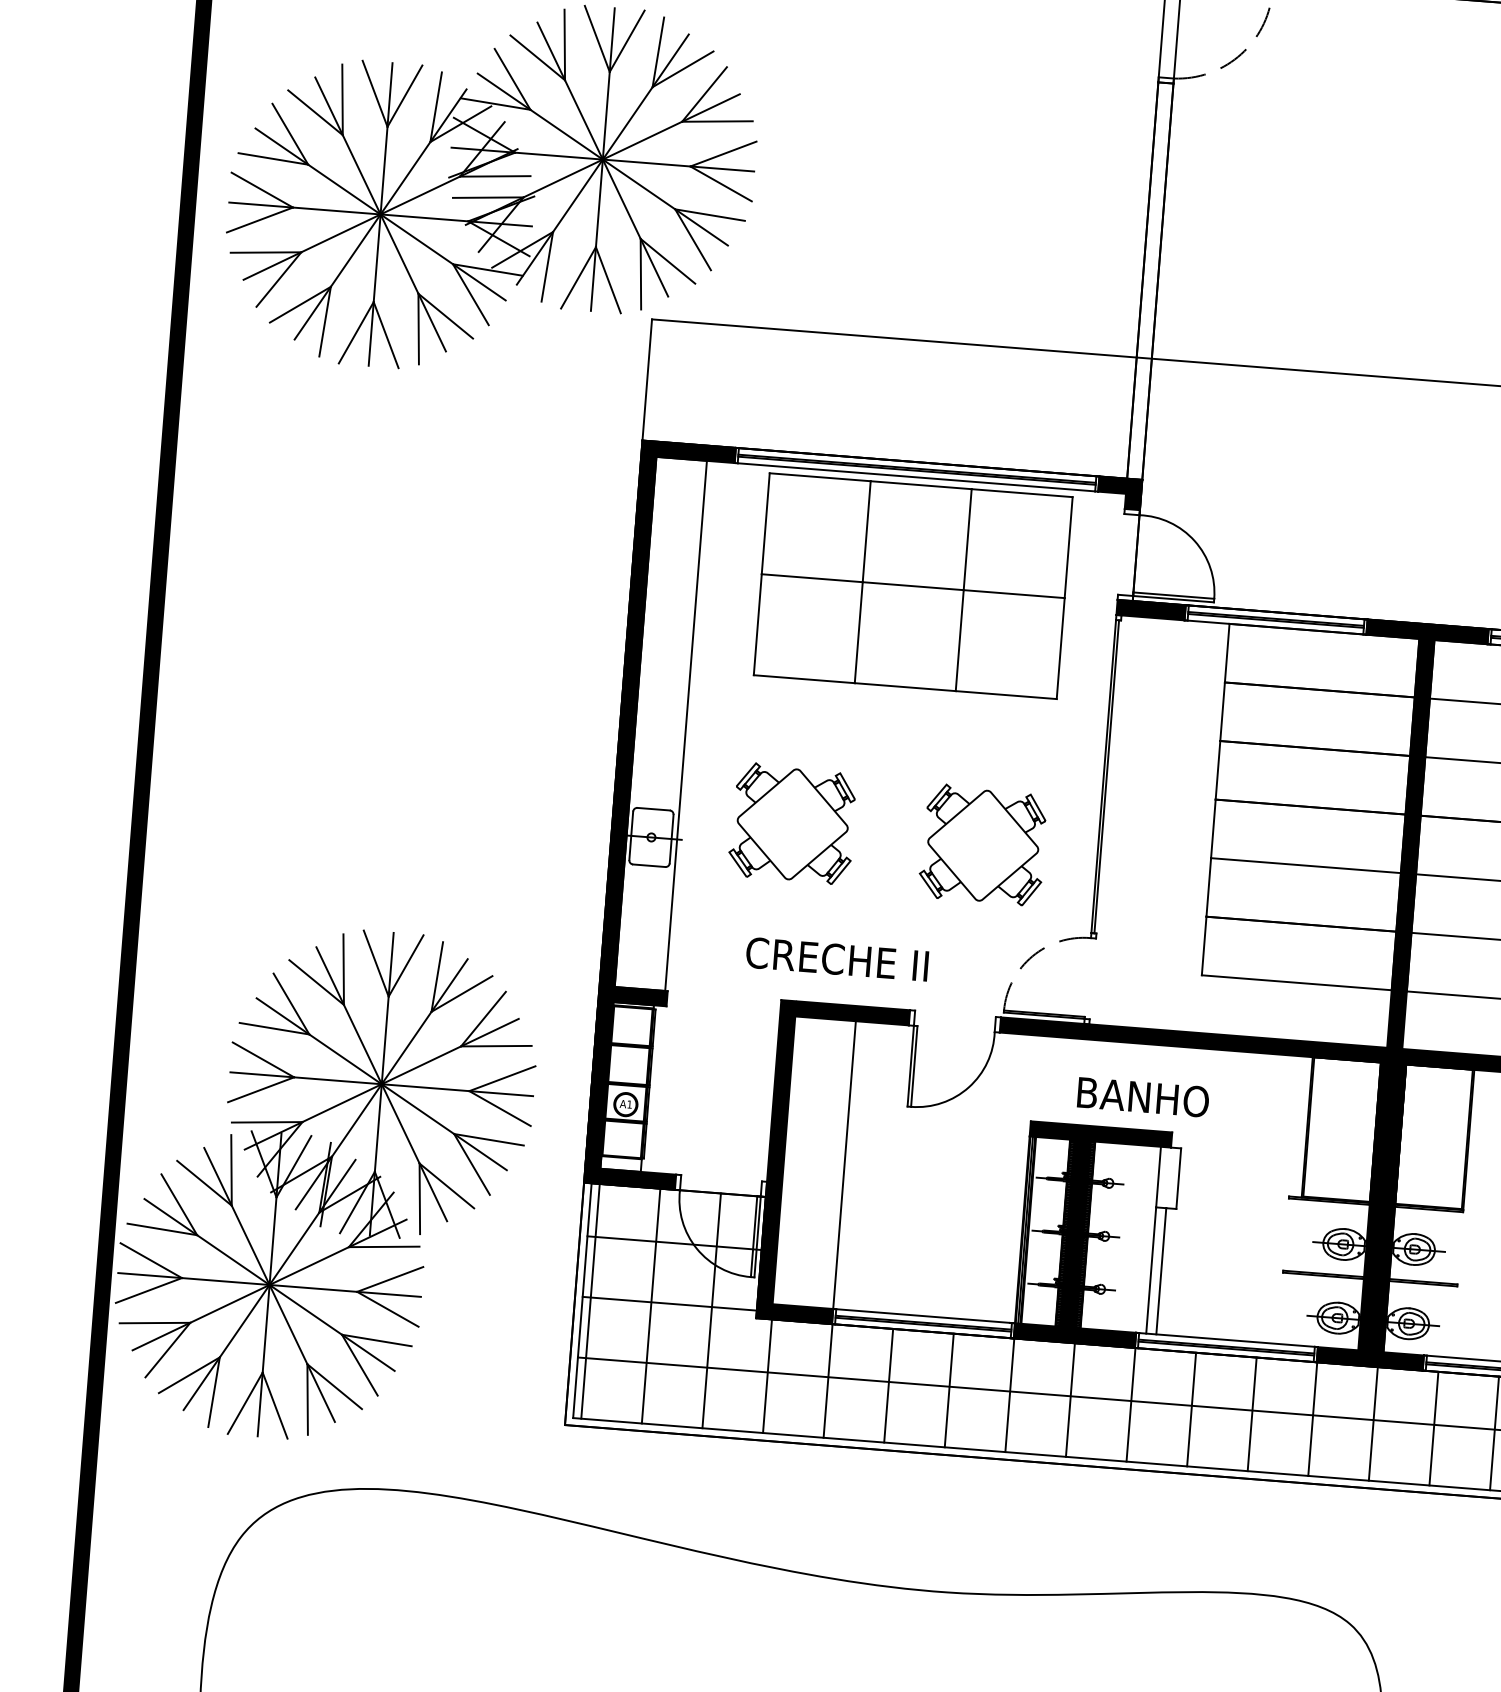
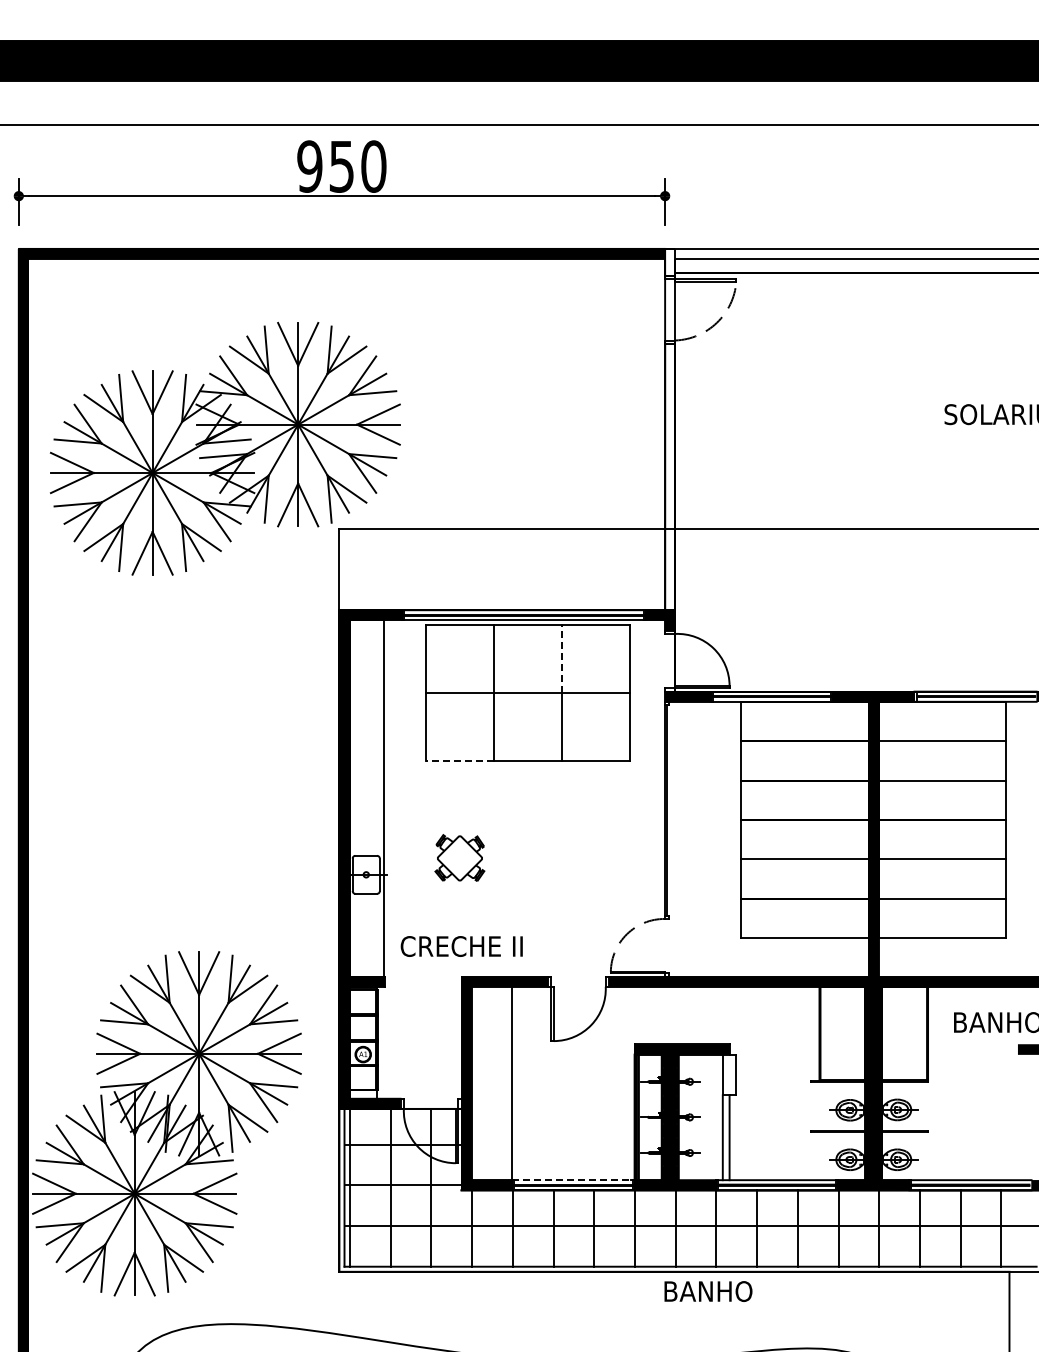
line: (967, 539) -> (561, 659), solid -> dashed
line: (804, 679) -> (460, 761), solid -> dashed
part: (792, 822) -> (459, 857), size x0.6
part: (982, 845) -> (587, 862), removed
text: (836, 959) -> (461, 946), moved
text: (1143, 1097) -> (708, 1291), moved
line: (925, 1316) -> (574, 1180), solid -> dashed

